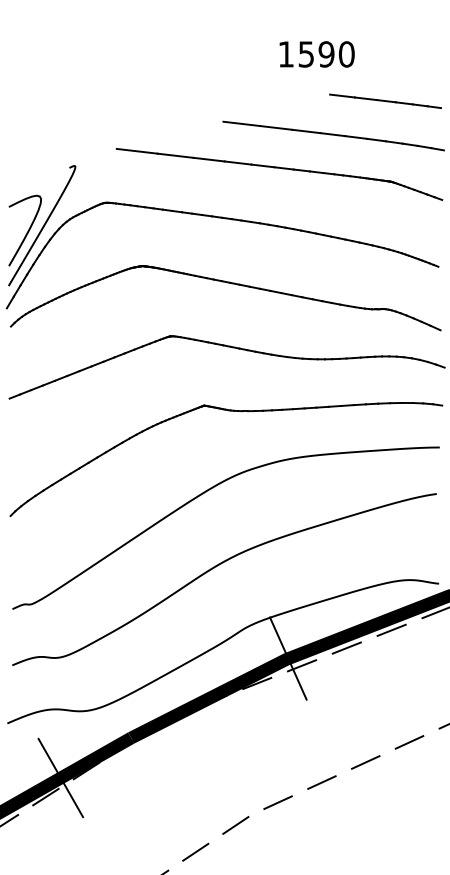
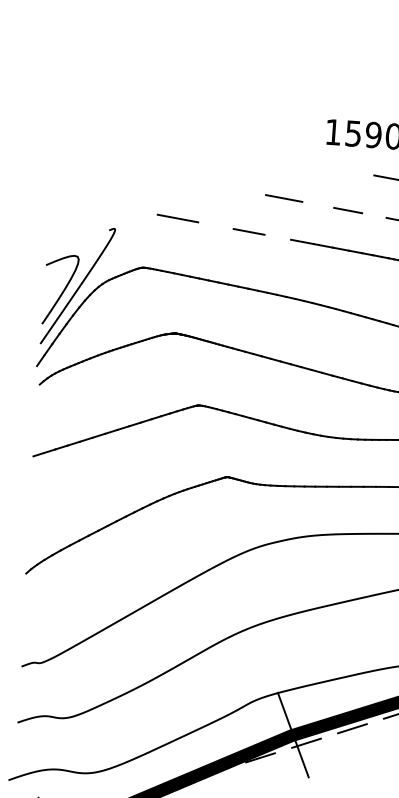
line: (276, 127) -> (318, 204), removed
line: (332, 134) -> (373, 215), removed
line: (175, 155) -> (215, 225), removed
line: (237, 162) -> (277, 236), removed

